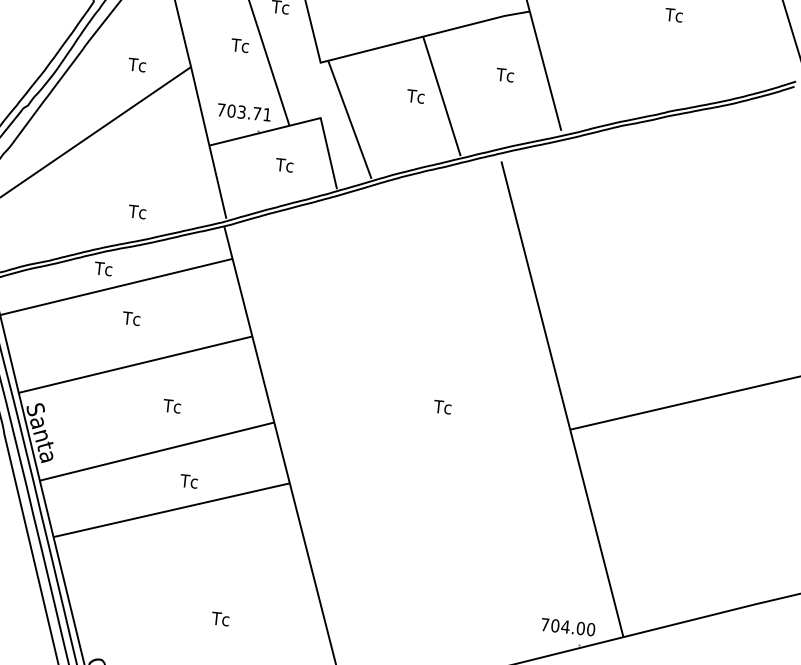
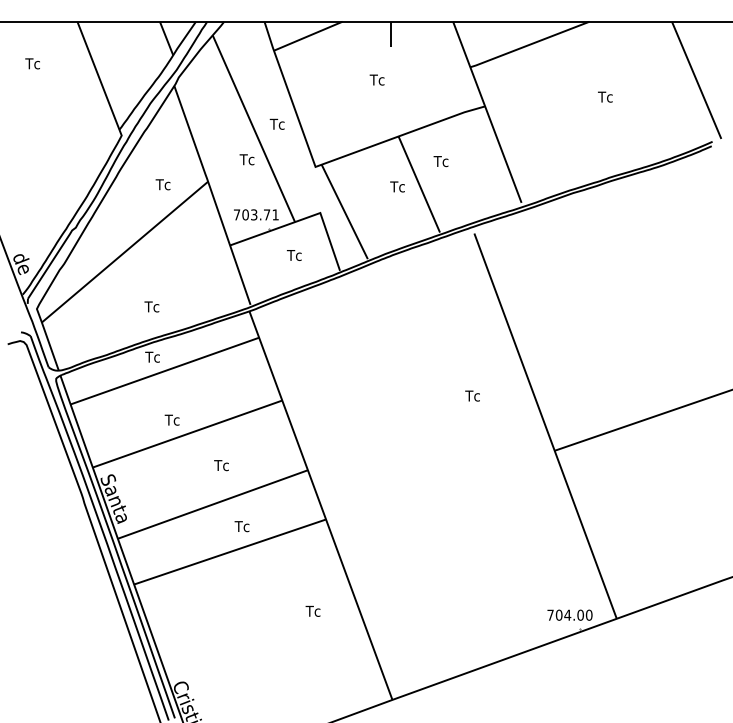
text: (504, 75) -> (440, 161), moved
text: (136, 211) -> (151, 306), moved
text: (130, 317) -> (171, 419), moved
text: (442, 406) -> (472, 395), moved
text: (219, 617) -> (312, 610), moved

